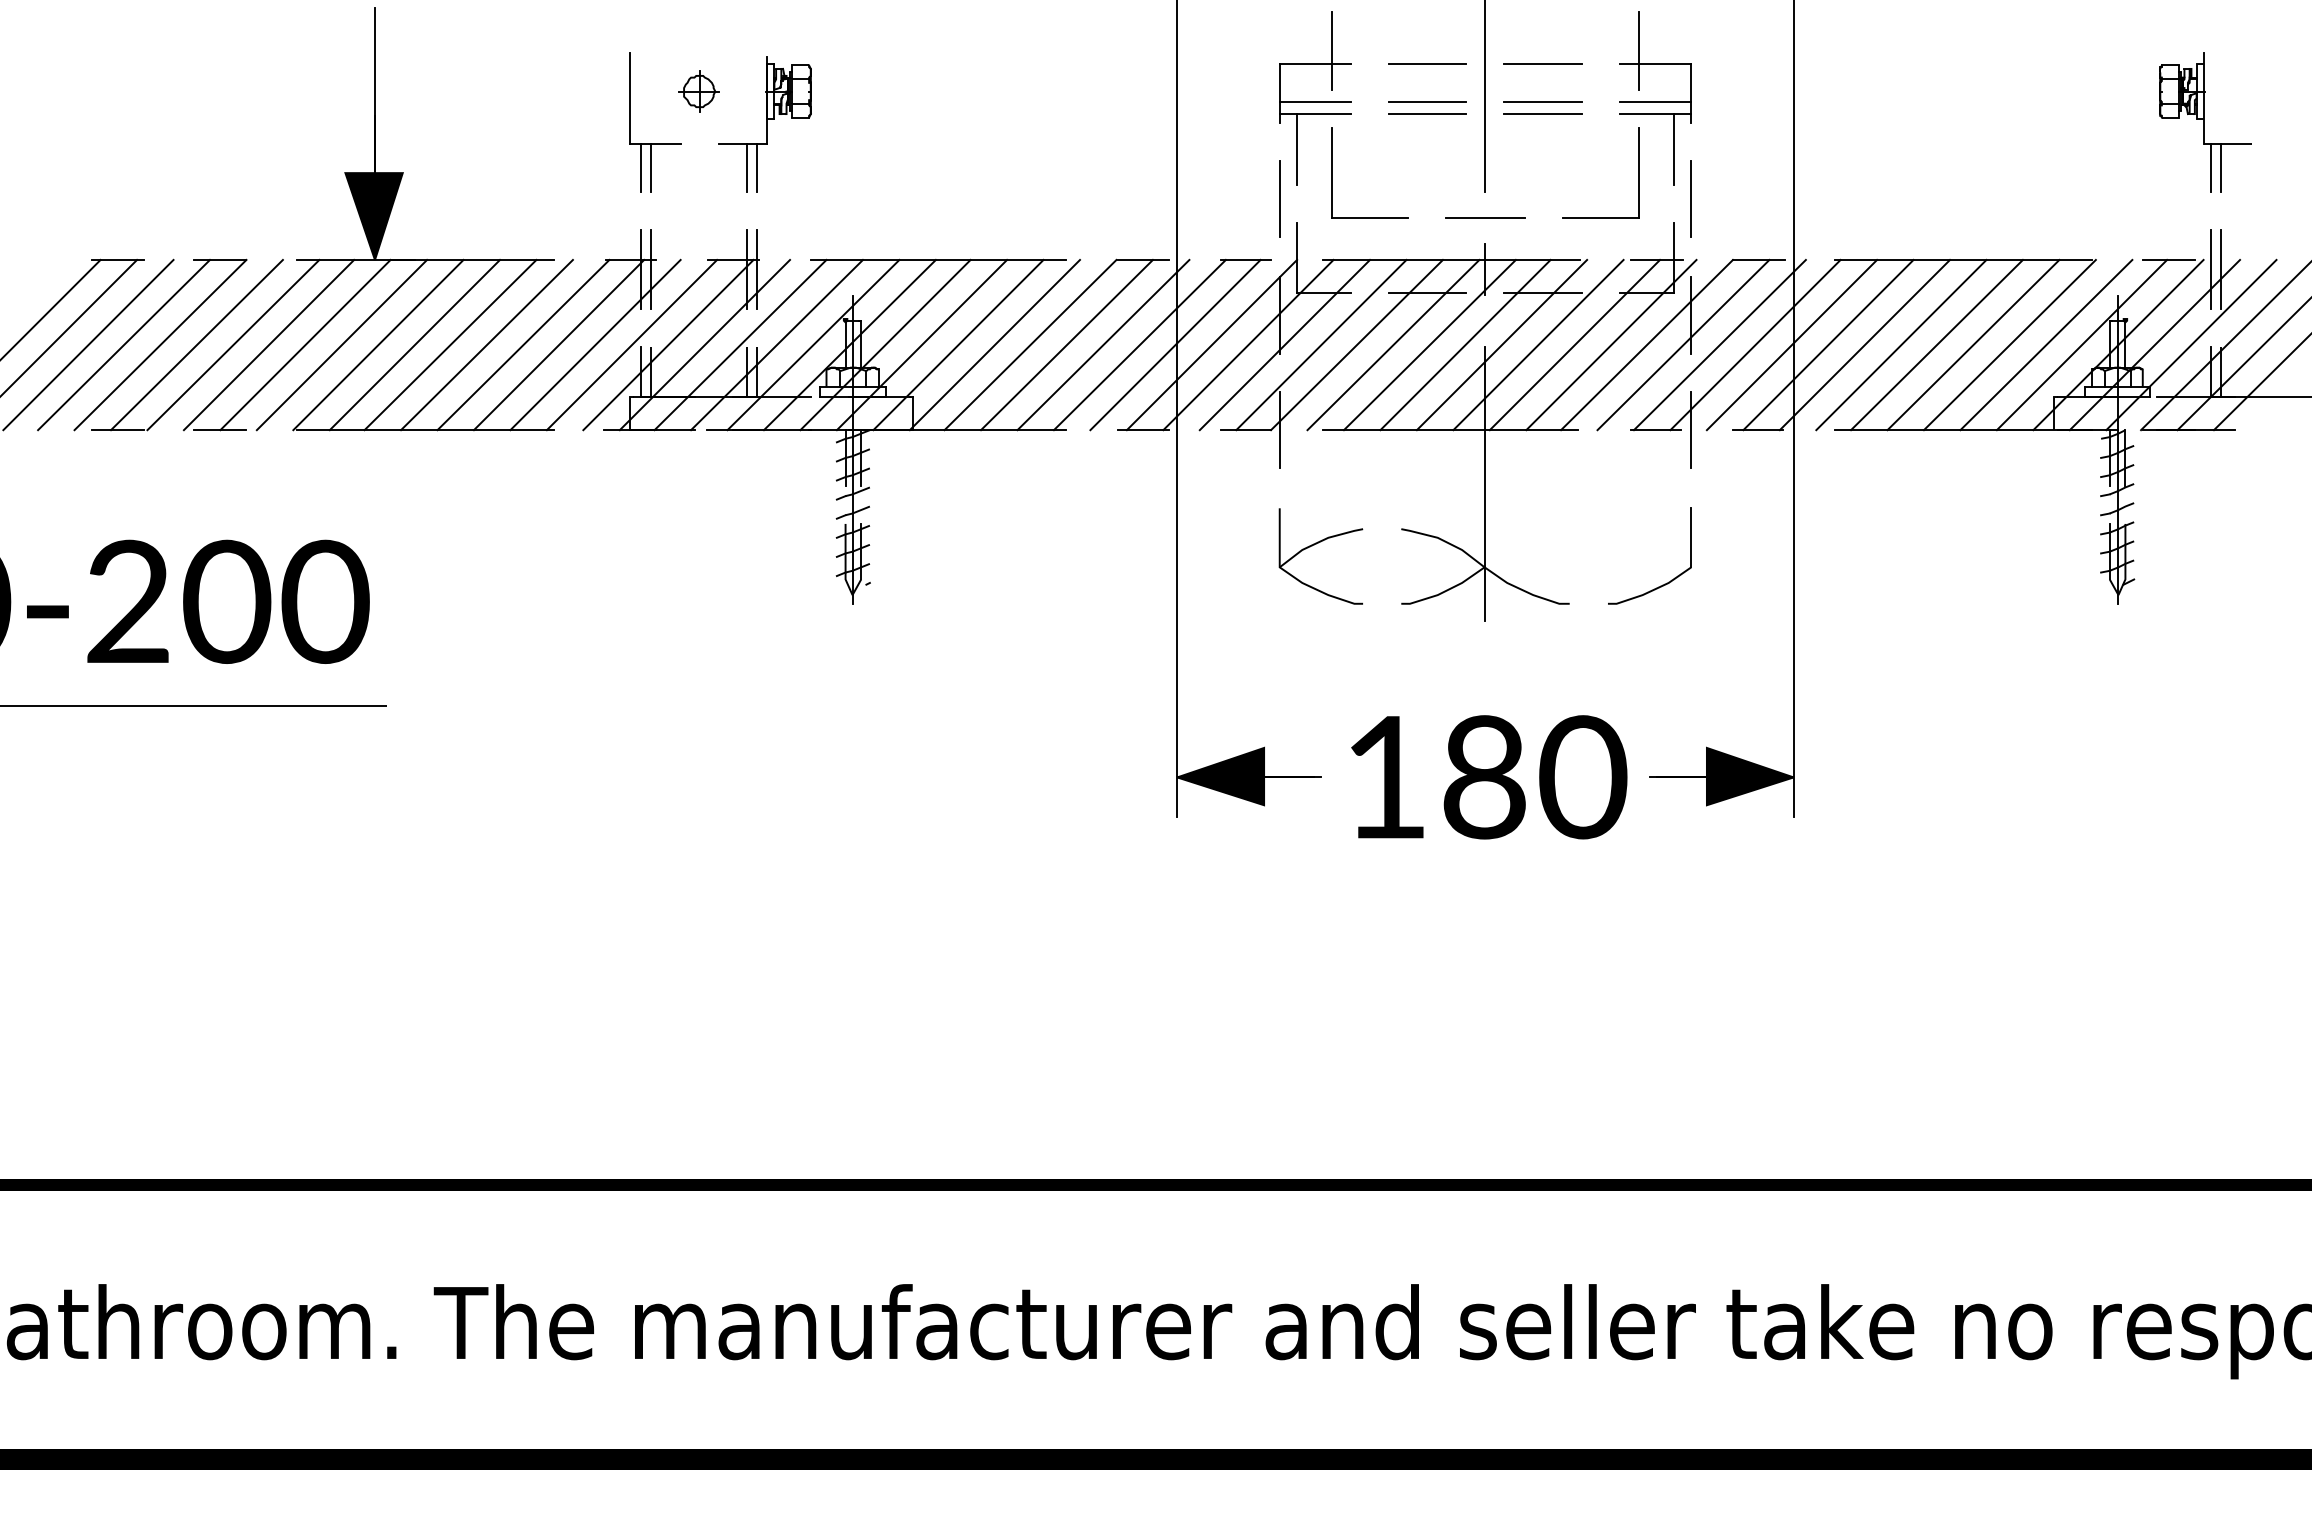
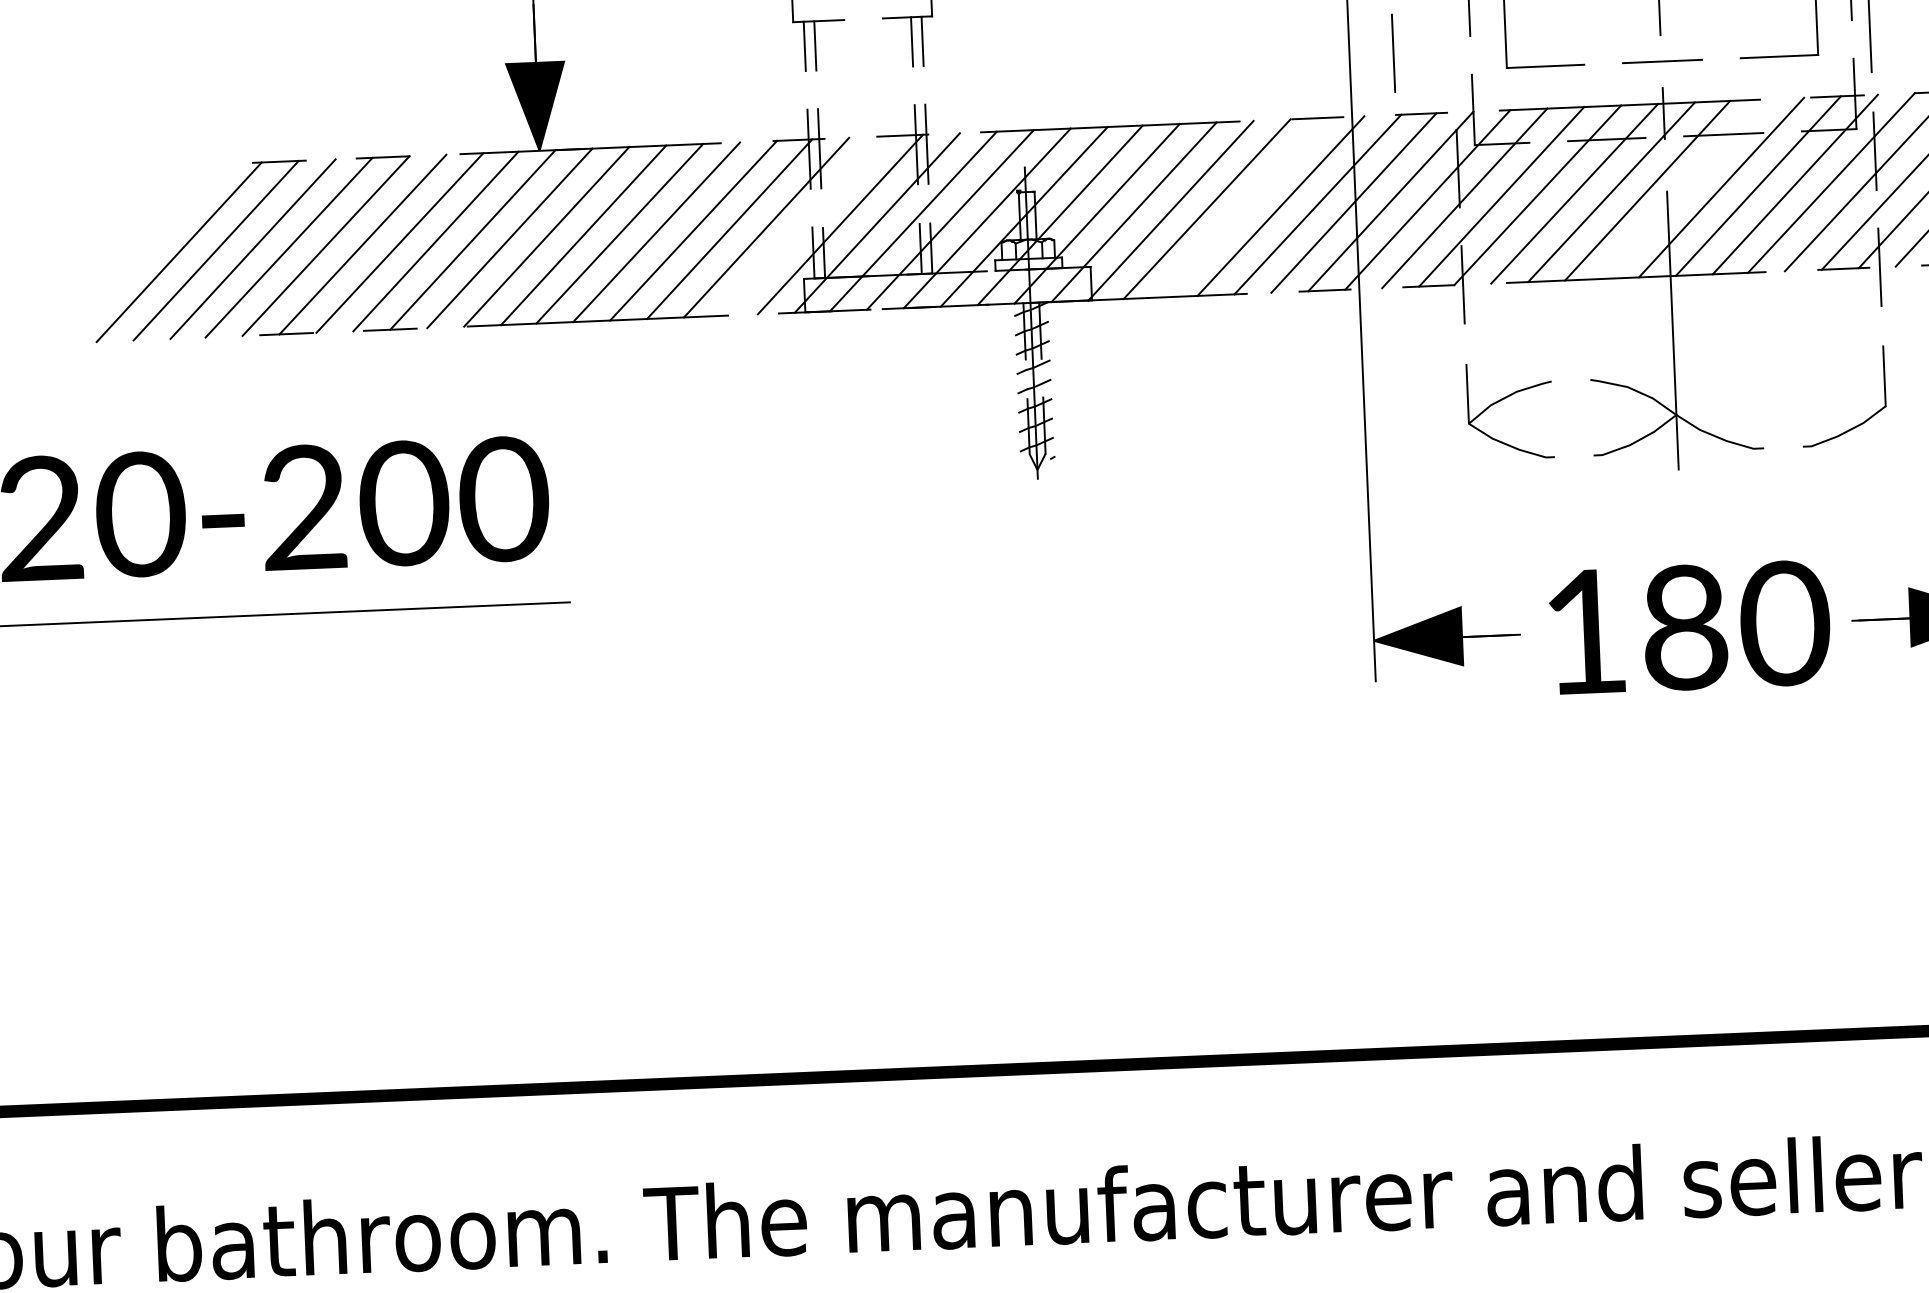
line: (1279, 198) -> (1393, 52), moved
line: (631, 344) -> (802, 225), removed
line: (1066, 344) -> (1243, 207), removed
line: (1501, 344) -> (1684, 188), removed

